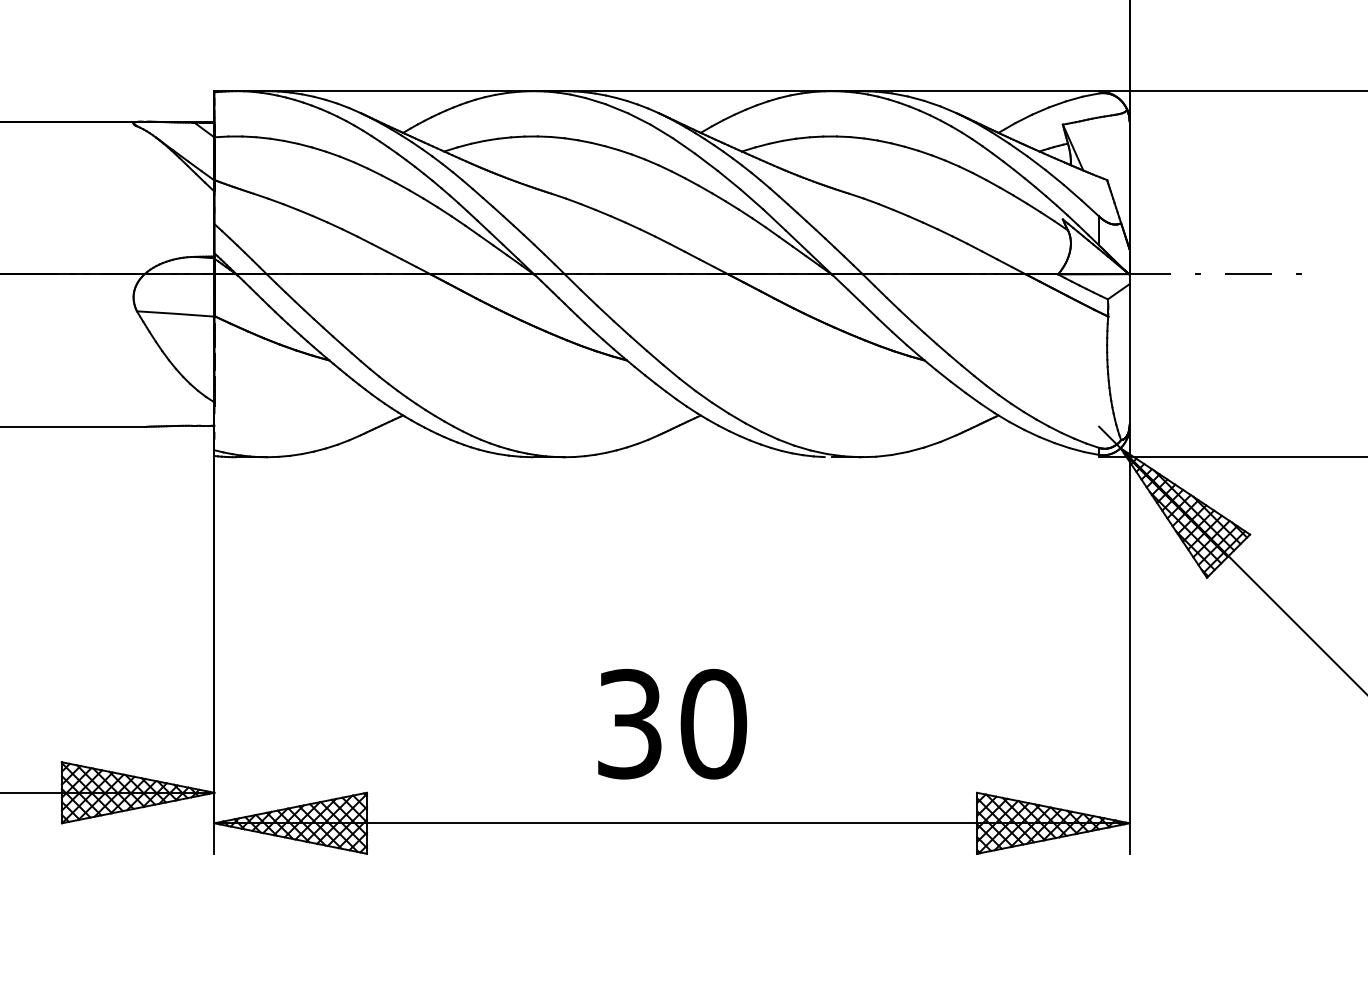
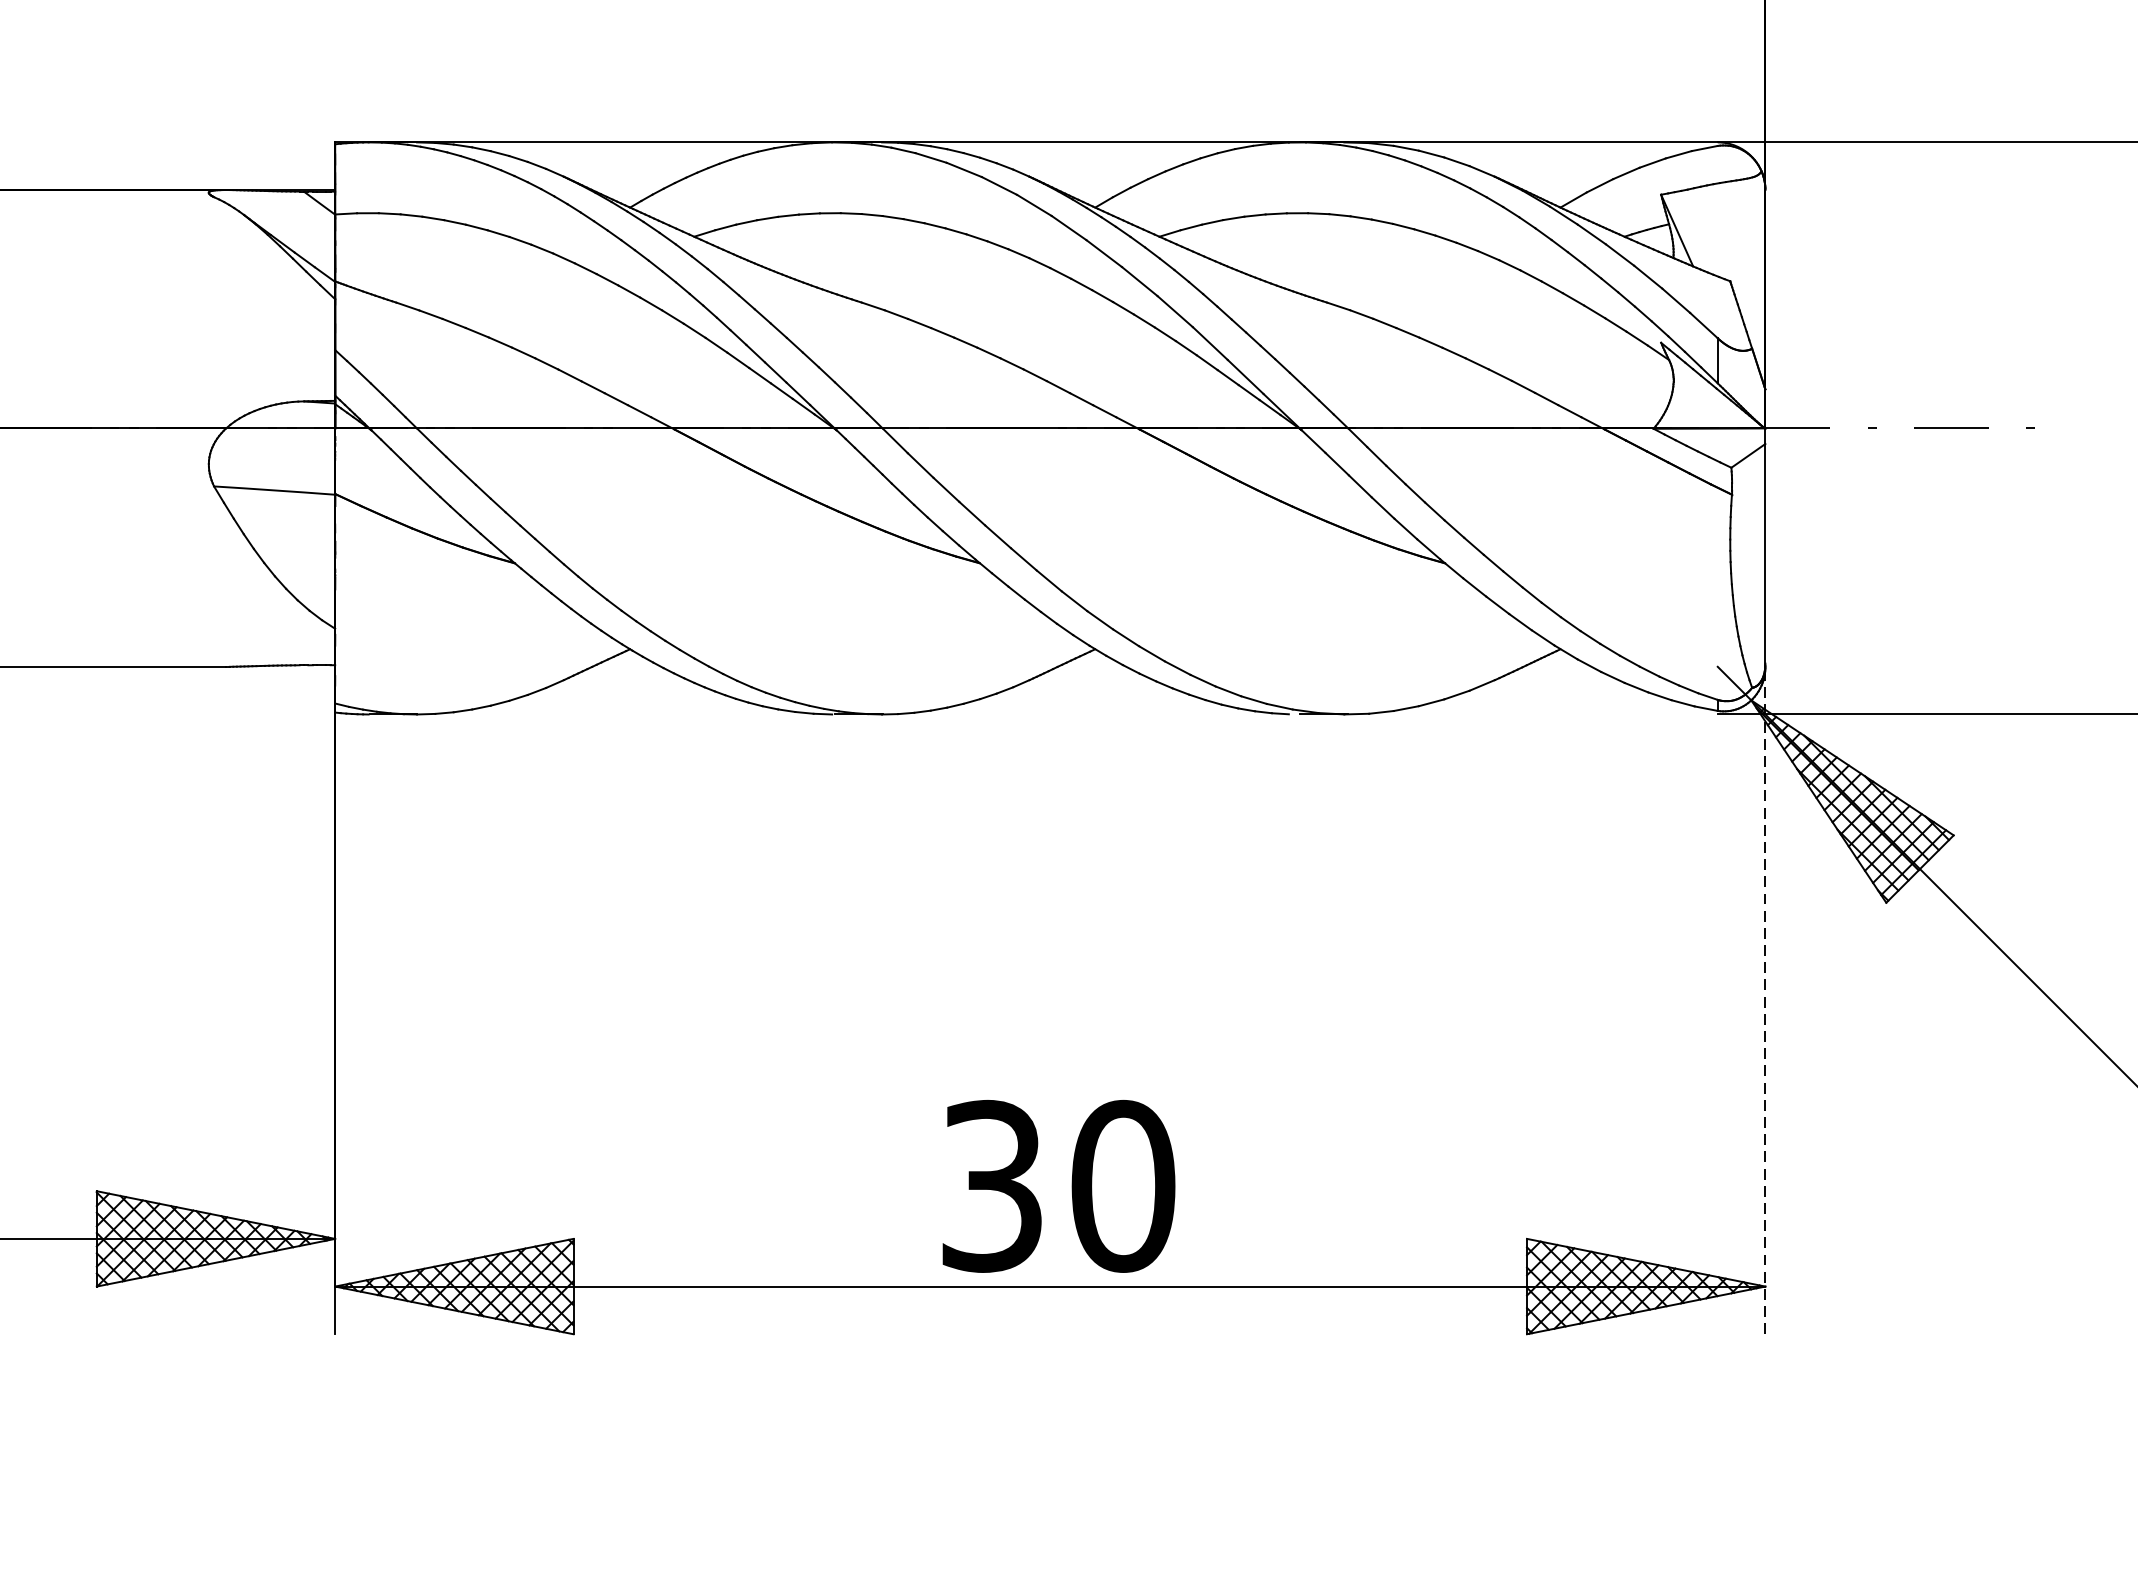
line: (1129, 640) -> (1765, 1000), solid -> dashed
text: (672, 723) -> (1058, 1185), moved

